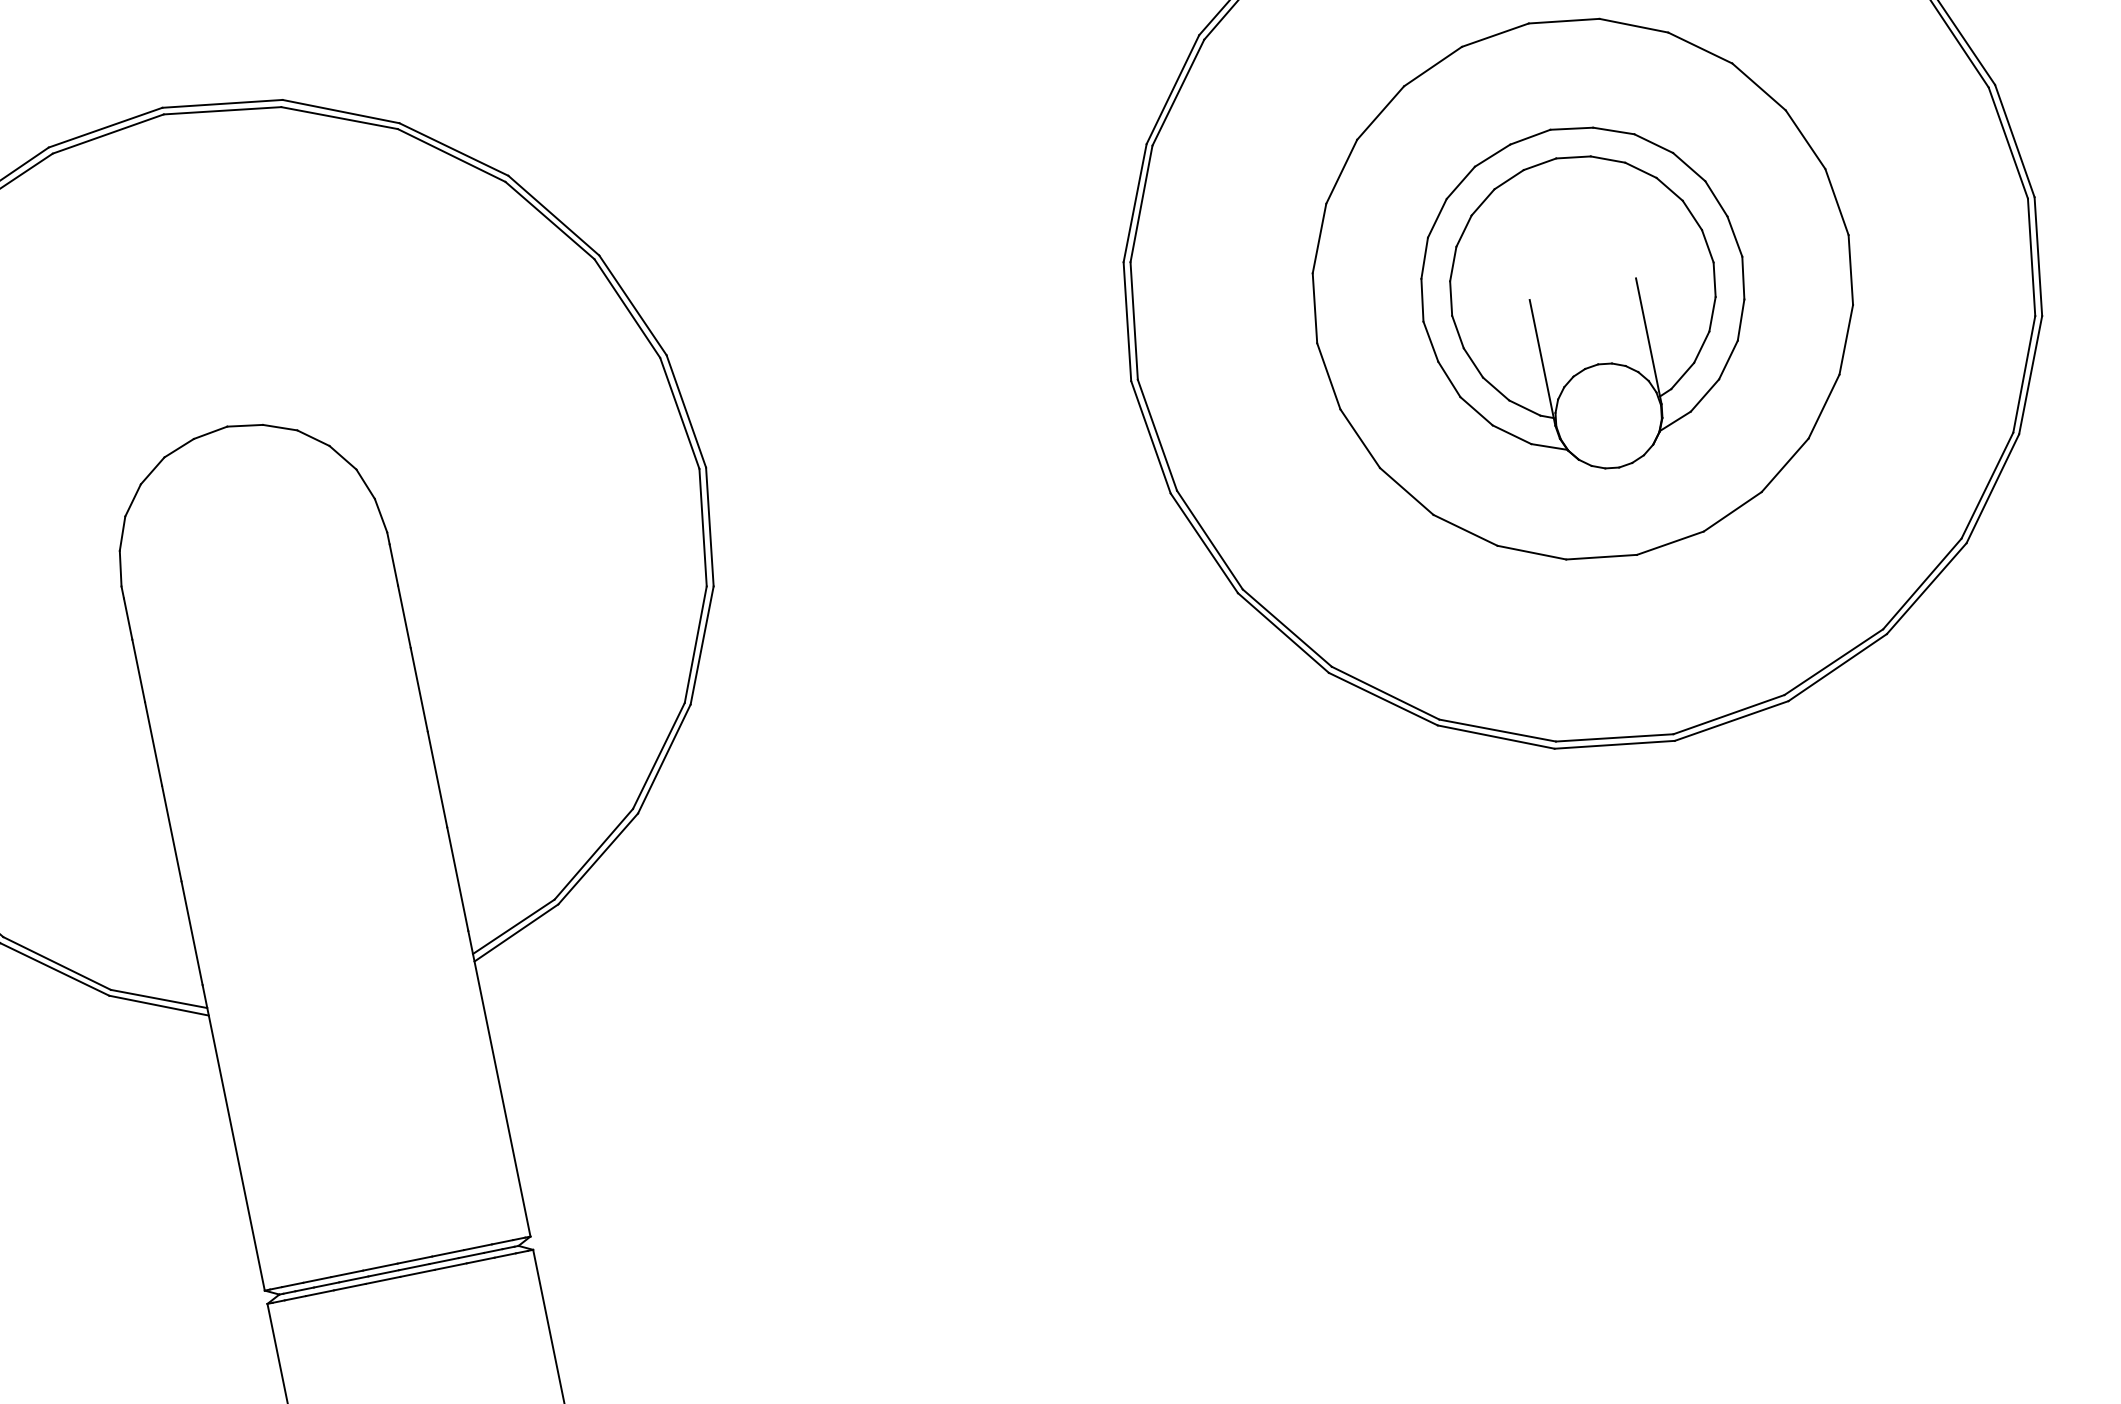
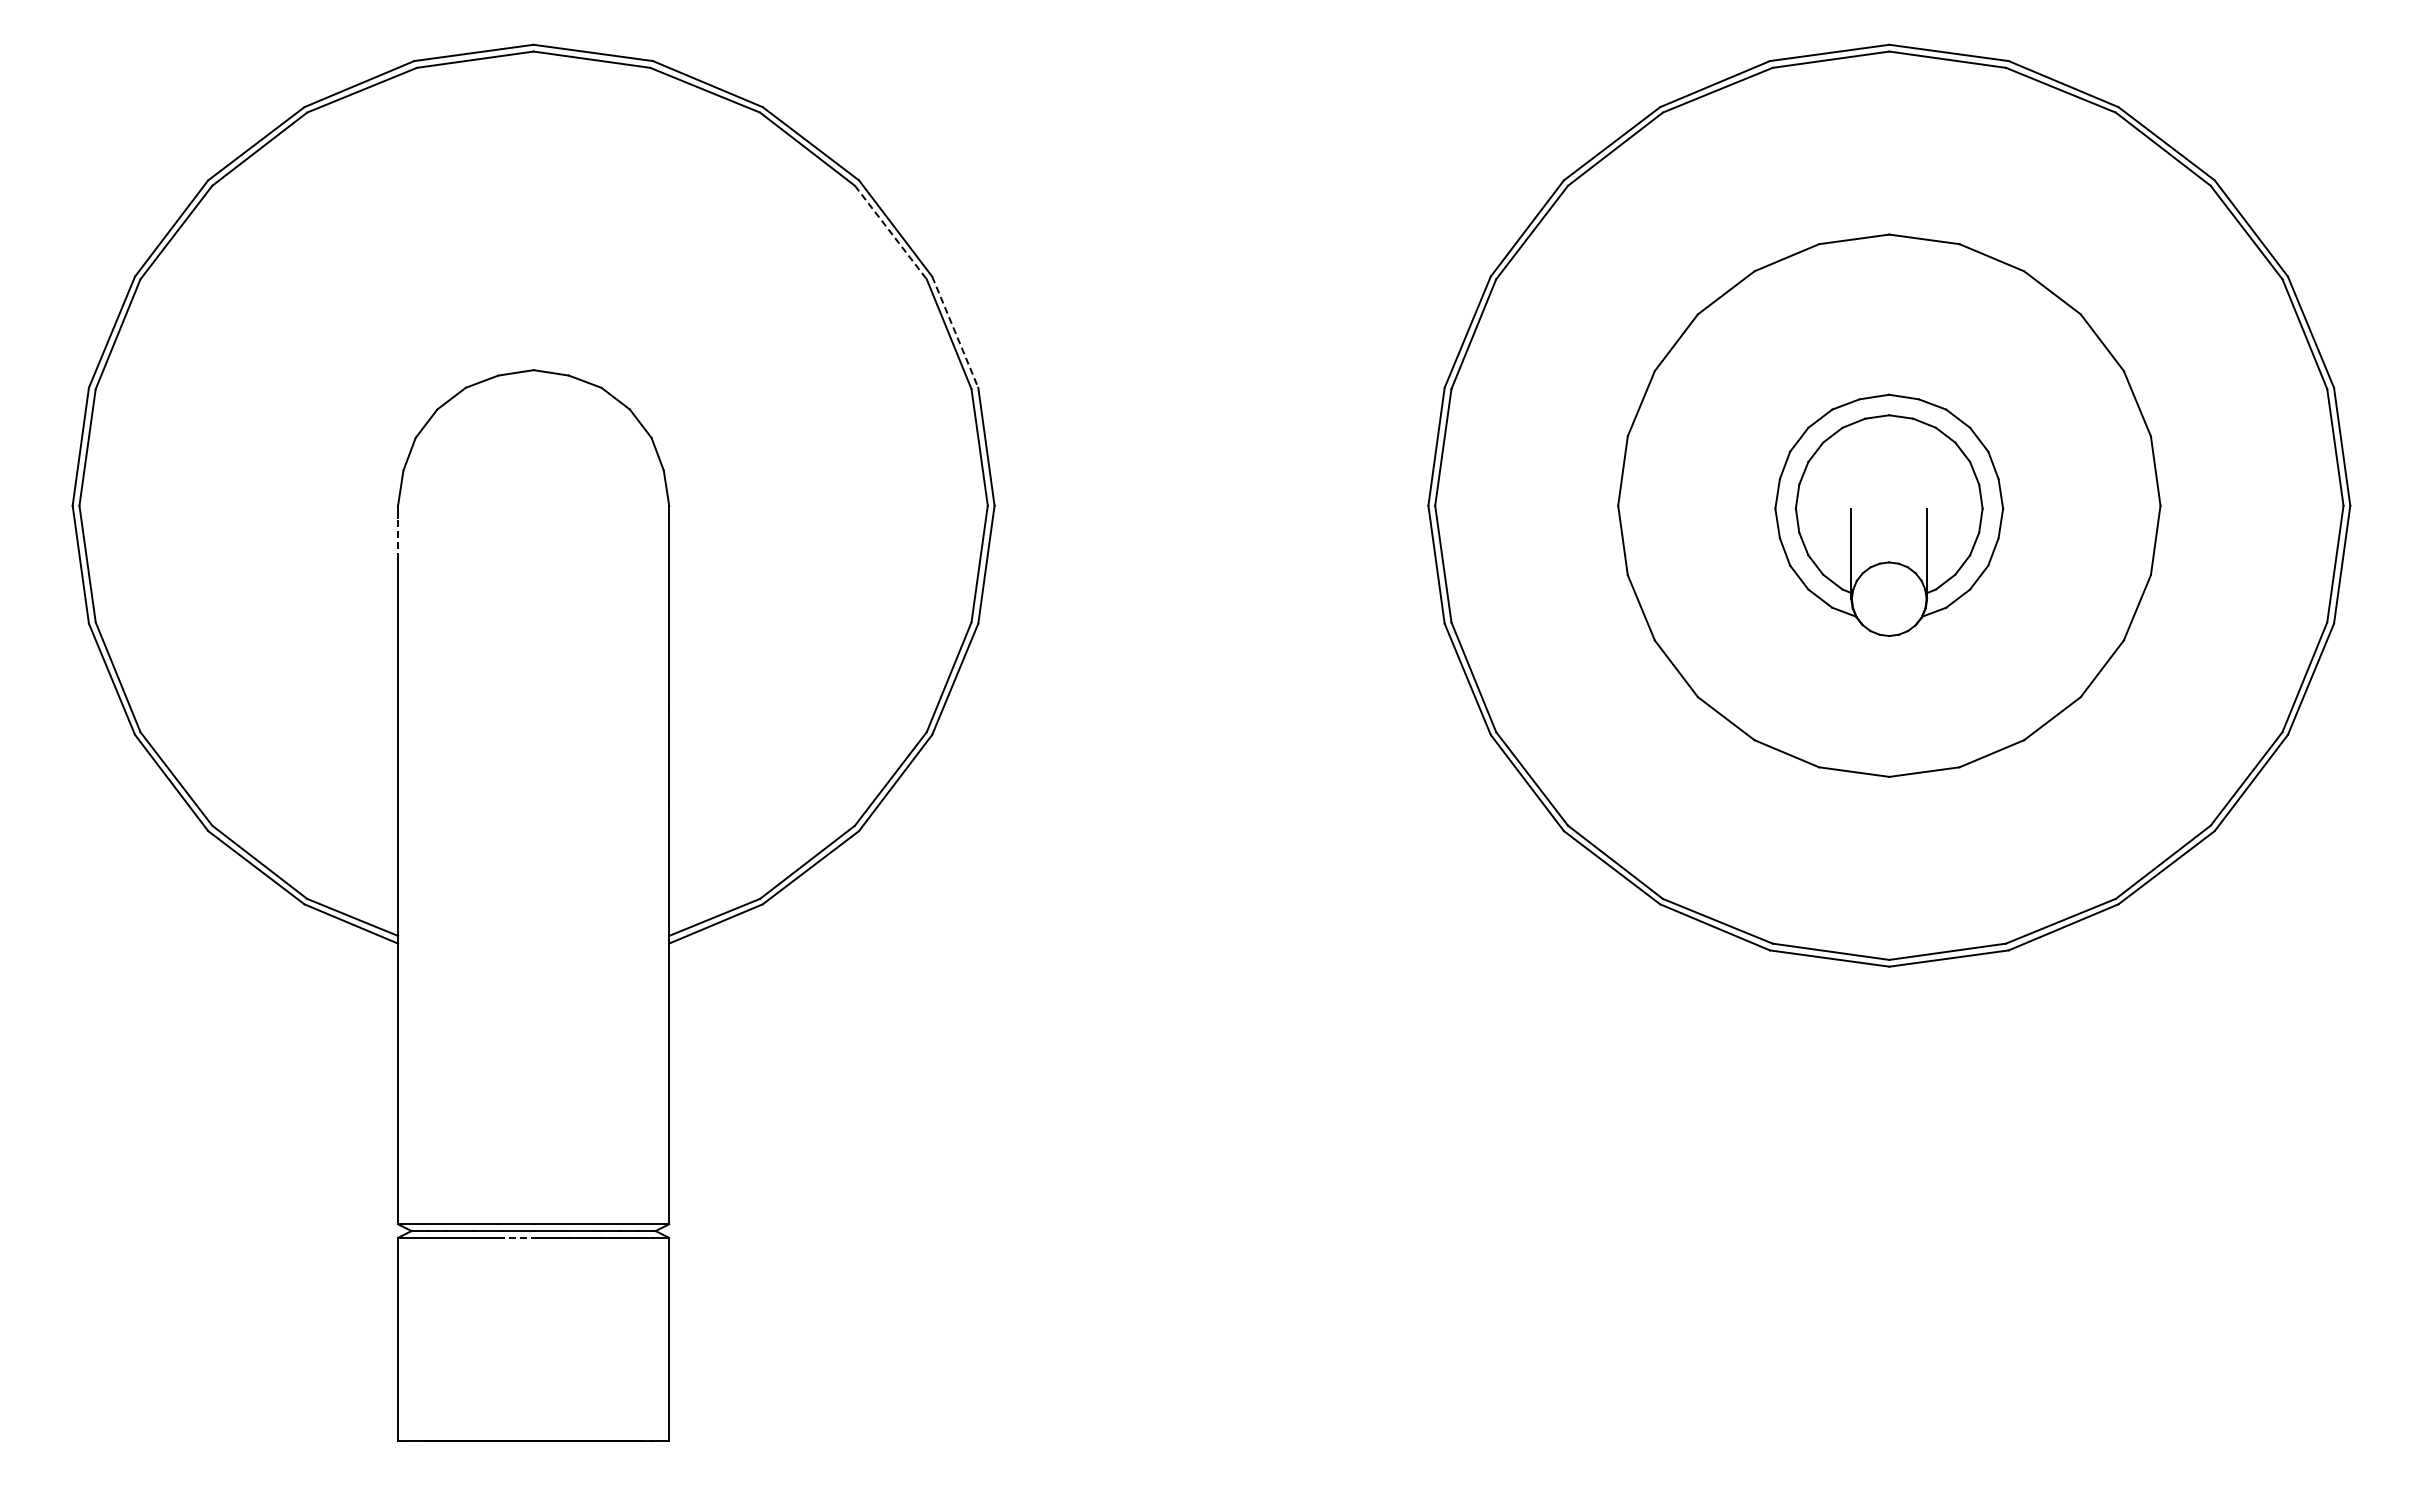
line: (549, 220) -> (890, 232), solid -> dashed
part: (1584, 298) -> (1888, 515), size x0.7
line: (633, 305) -> (955, 332), solid -> dashed
line: (128, 618) -> (398, 538), solid -> dashed
line: (383, 1279) -> (516, 1237), solid -> dashed

